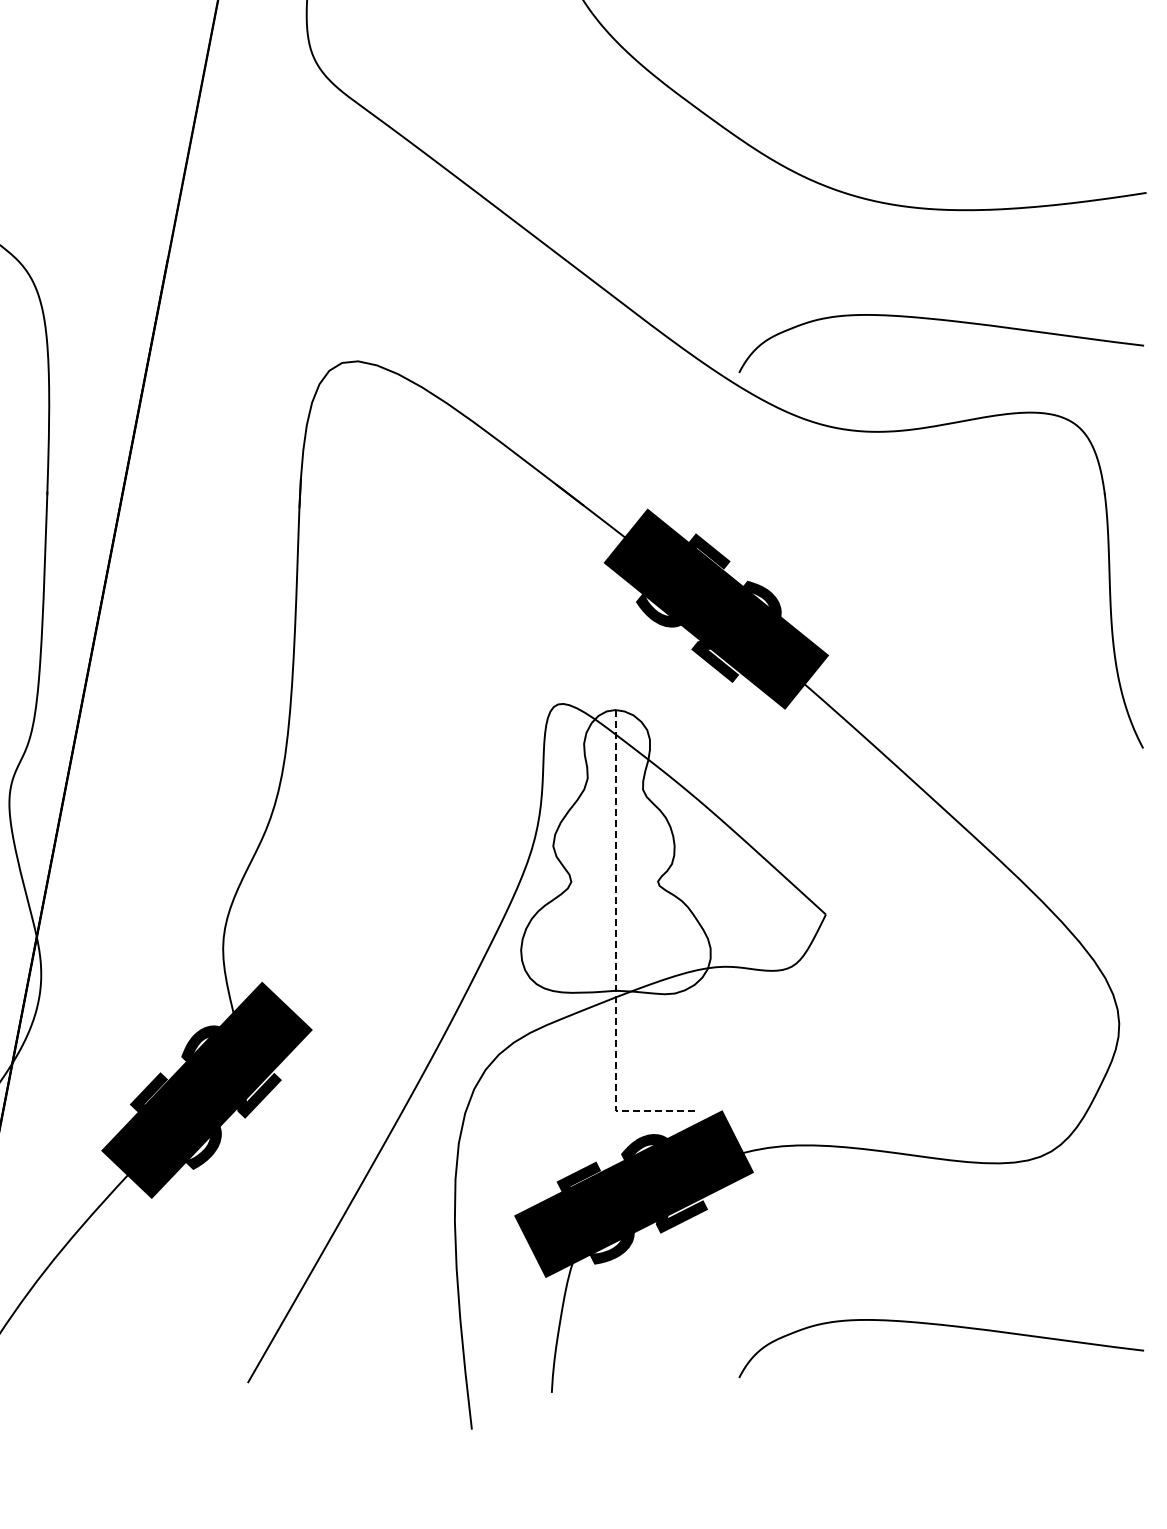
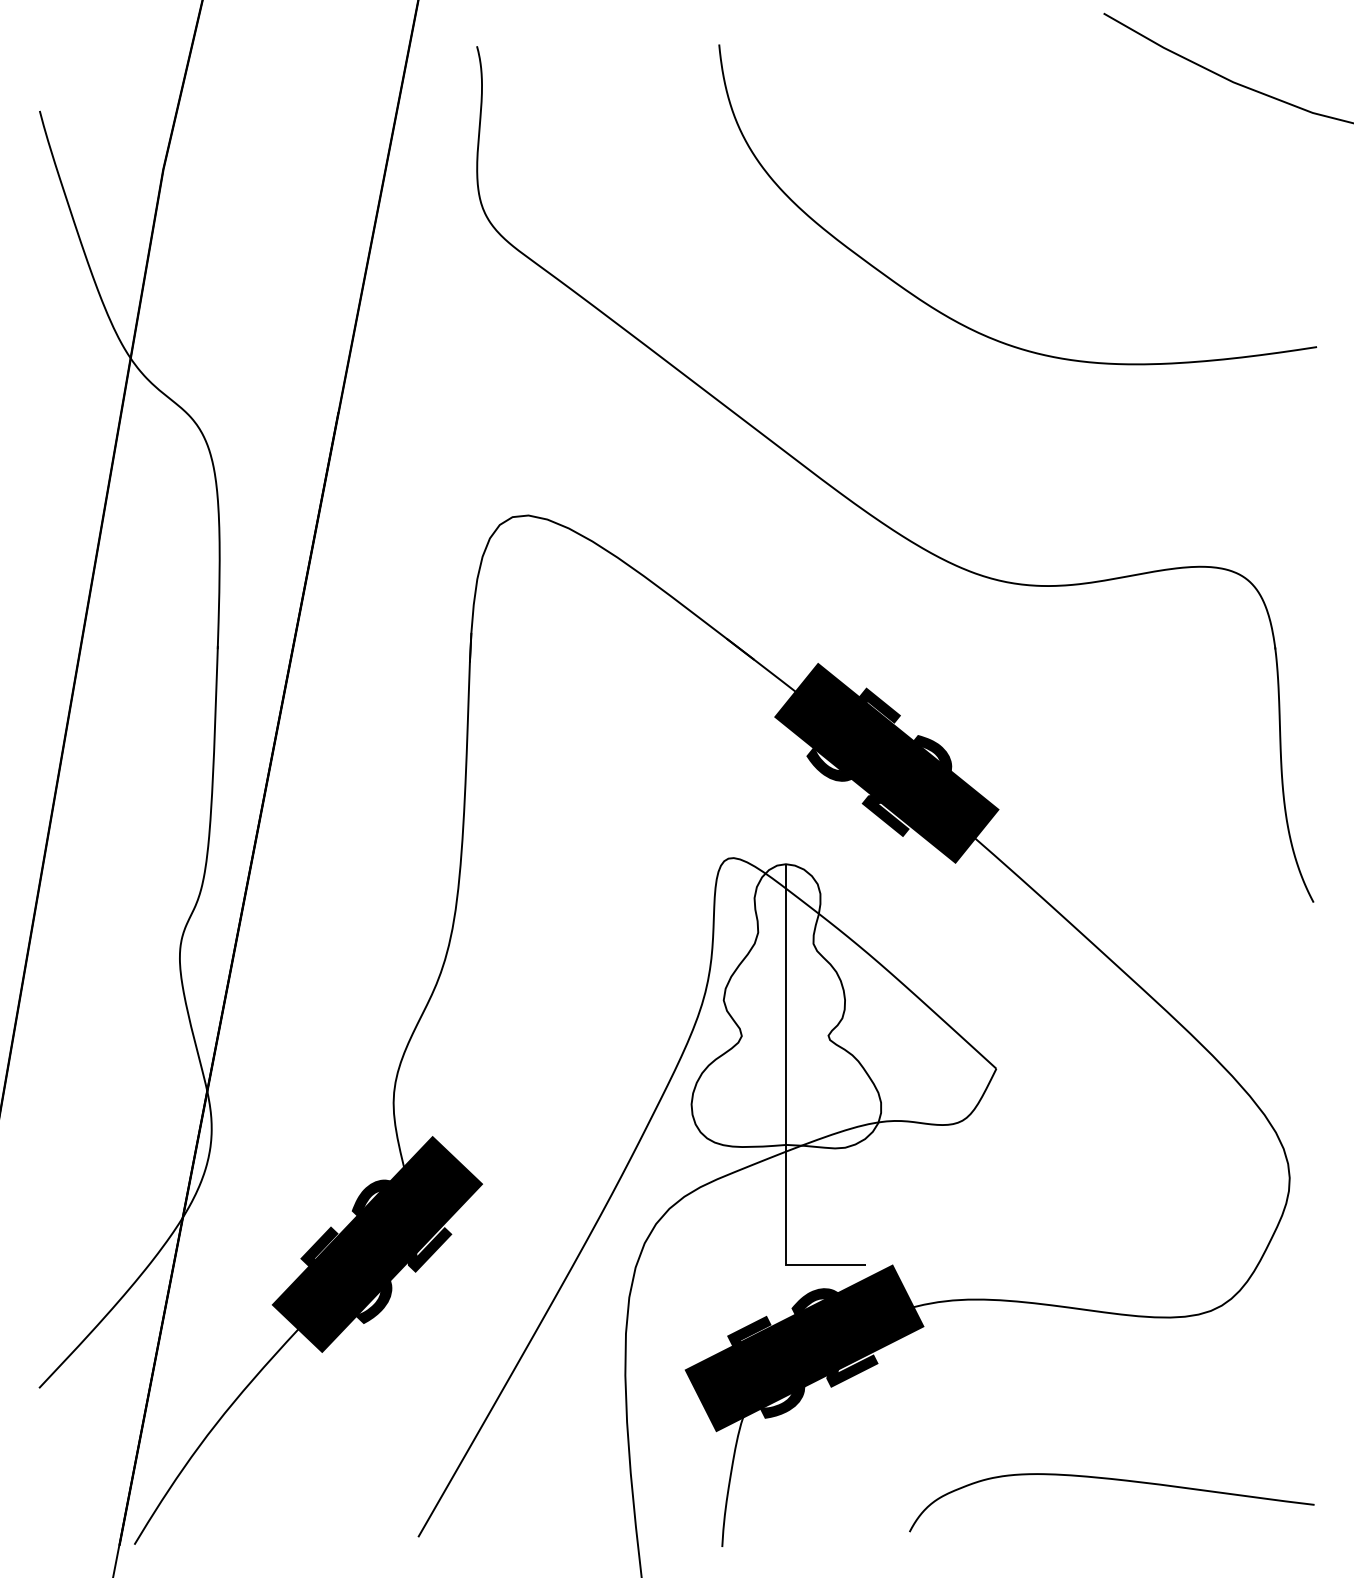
curve: (943, 321) -> (1113, 475), removed
line: (616, 951) -> (786, 1105), dashed -> solid

